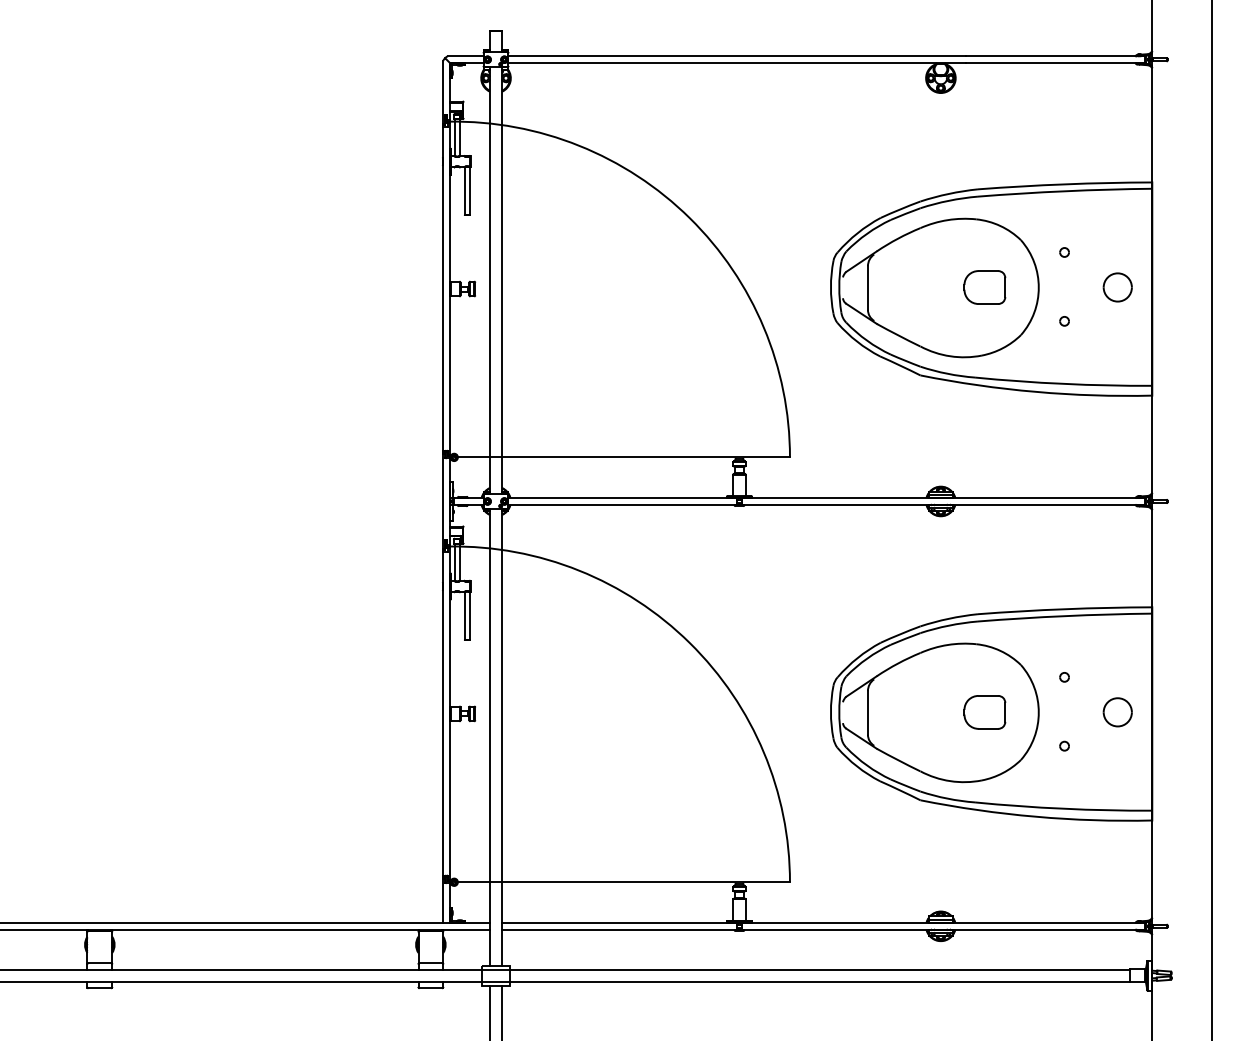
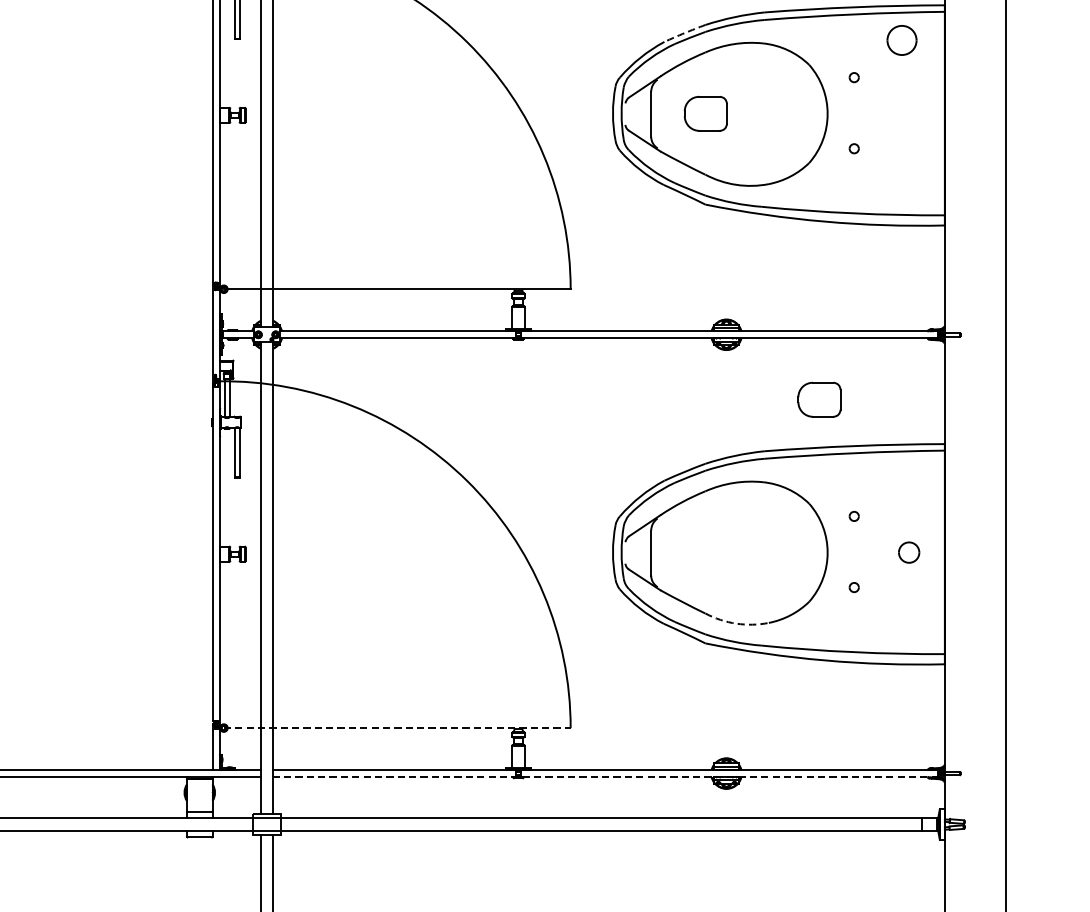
arc: (900, 209) -> (684, 33), solid -> dashed
part: (984, 287) -> (705, 113), moved
part: (1117, 287) -> (901, 40), moved
part: (984, 712) -> (819, 399), moved
part: (1117, 712) -> (908, 552), size x0.7
arc: (950, 781) -> (736, 624), solid -> dashed
line: (622, 882) -> (397, 728), solid -> dashed
line: (823, 929) -> (605, 776), solid -> dashed

